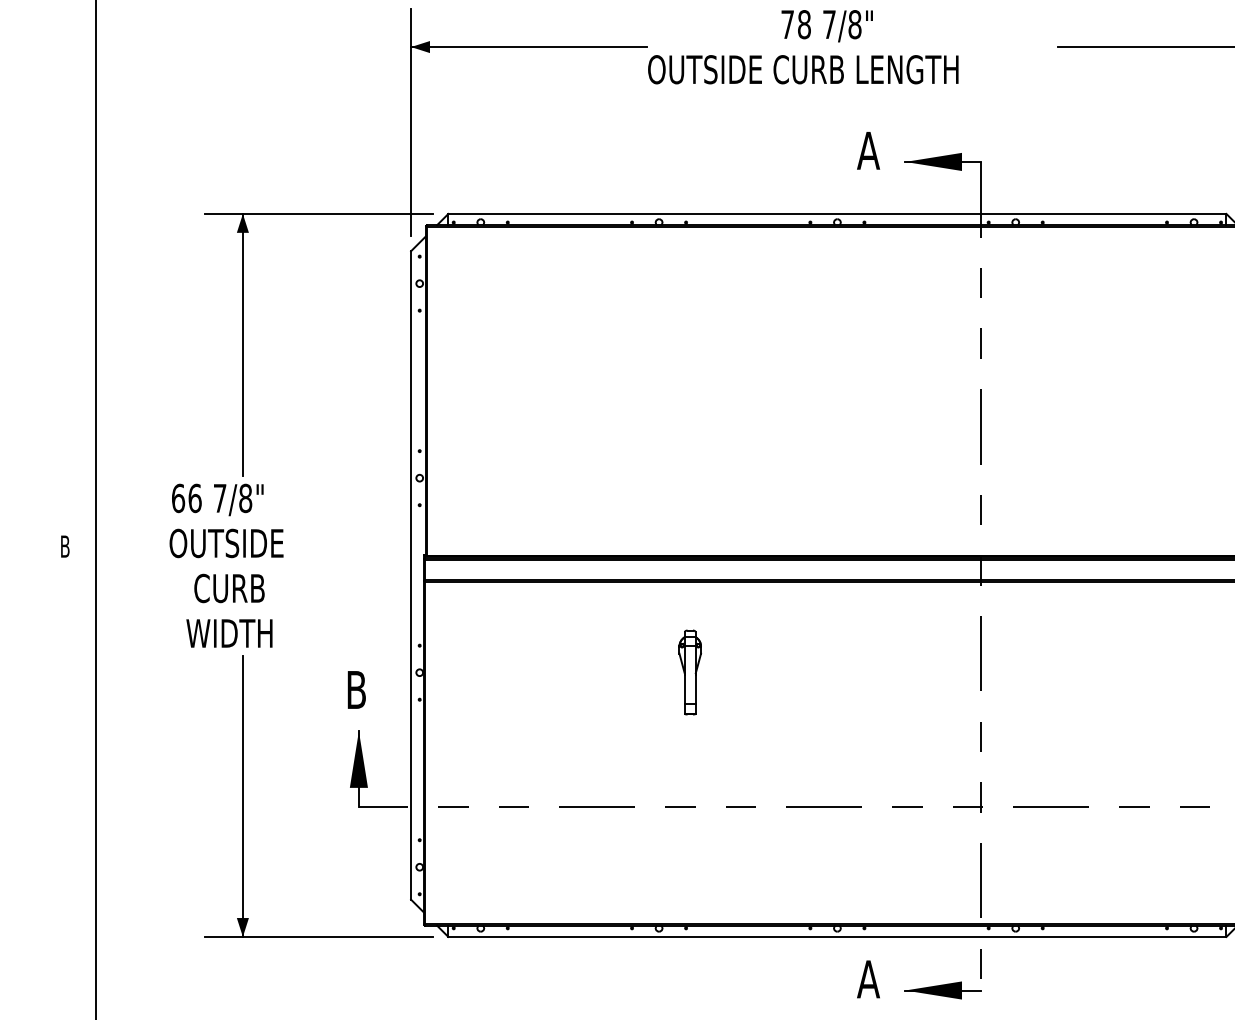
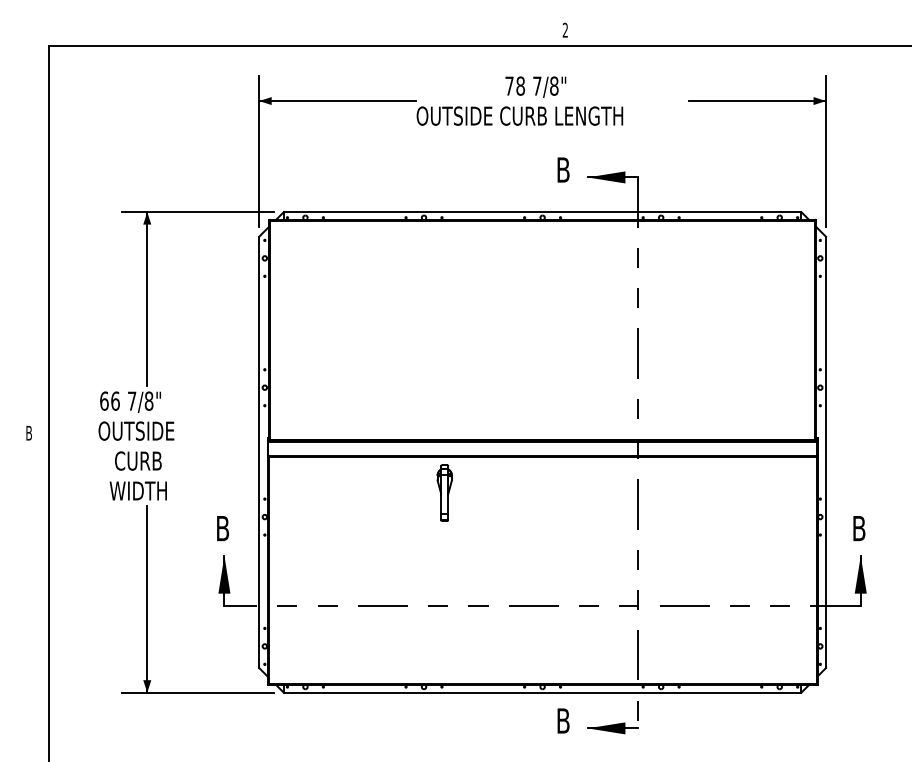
text: (867, 149) -> (562, 169), A -> B
part: (689, 671) -> (444, 492), moved
text: (867, 978) -> (562, 720), A -> B

